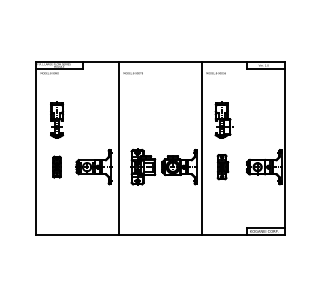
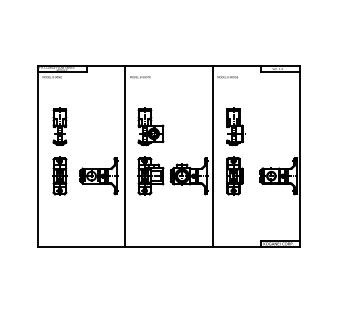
part: (143, 119) -> (151, 125), added
part: (56, 166) -> (59, 175), size x1.67
part: (222, 166) -> (234, 175), size x1.43

